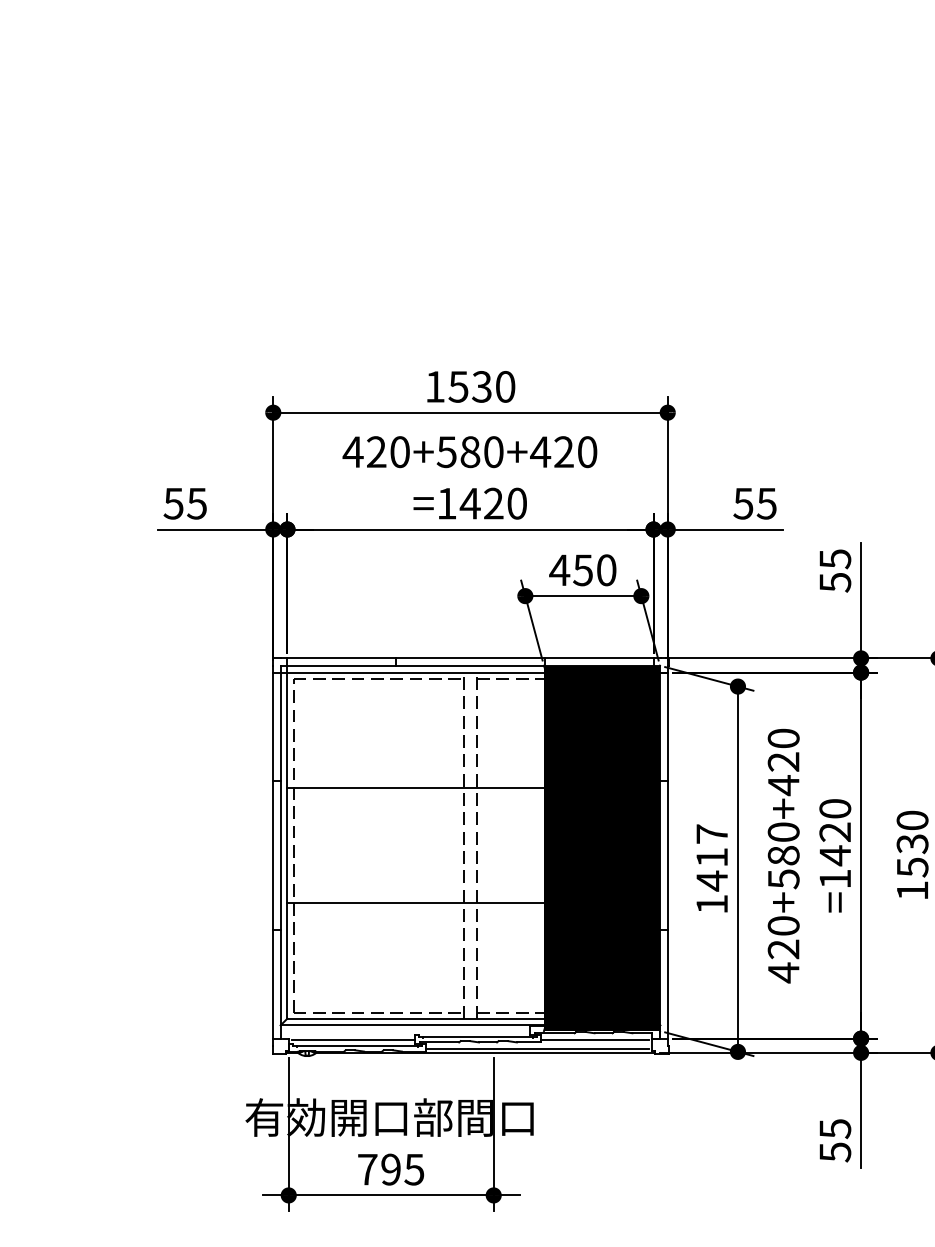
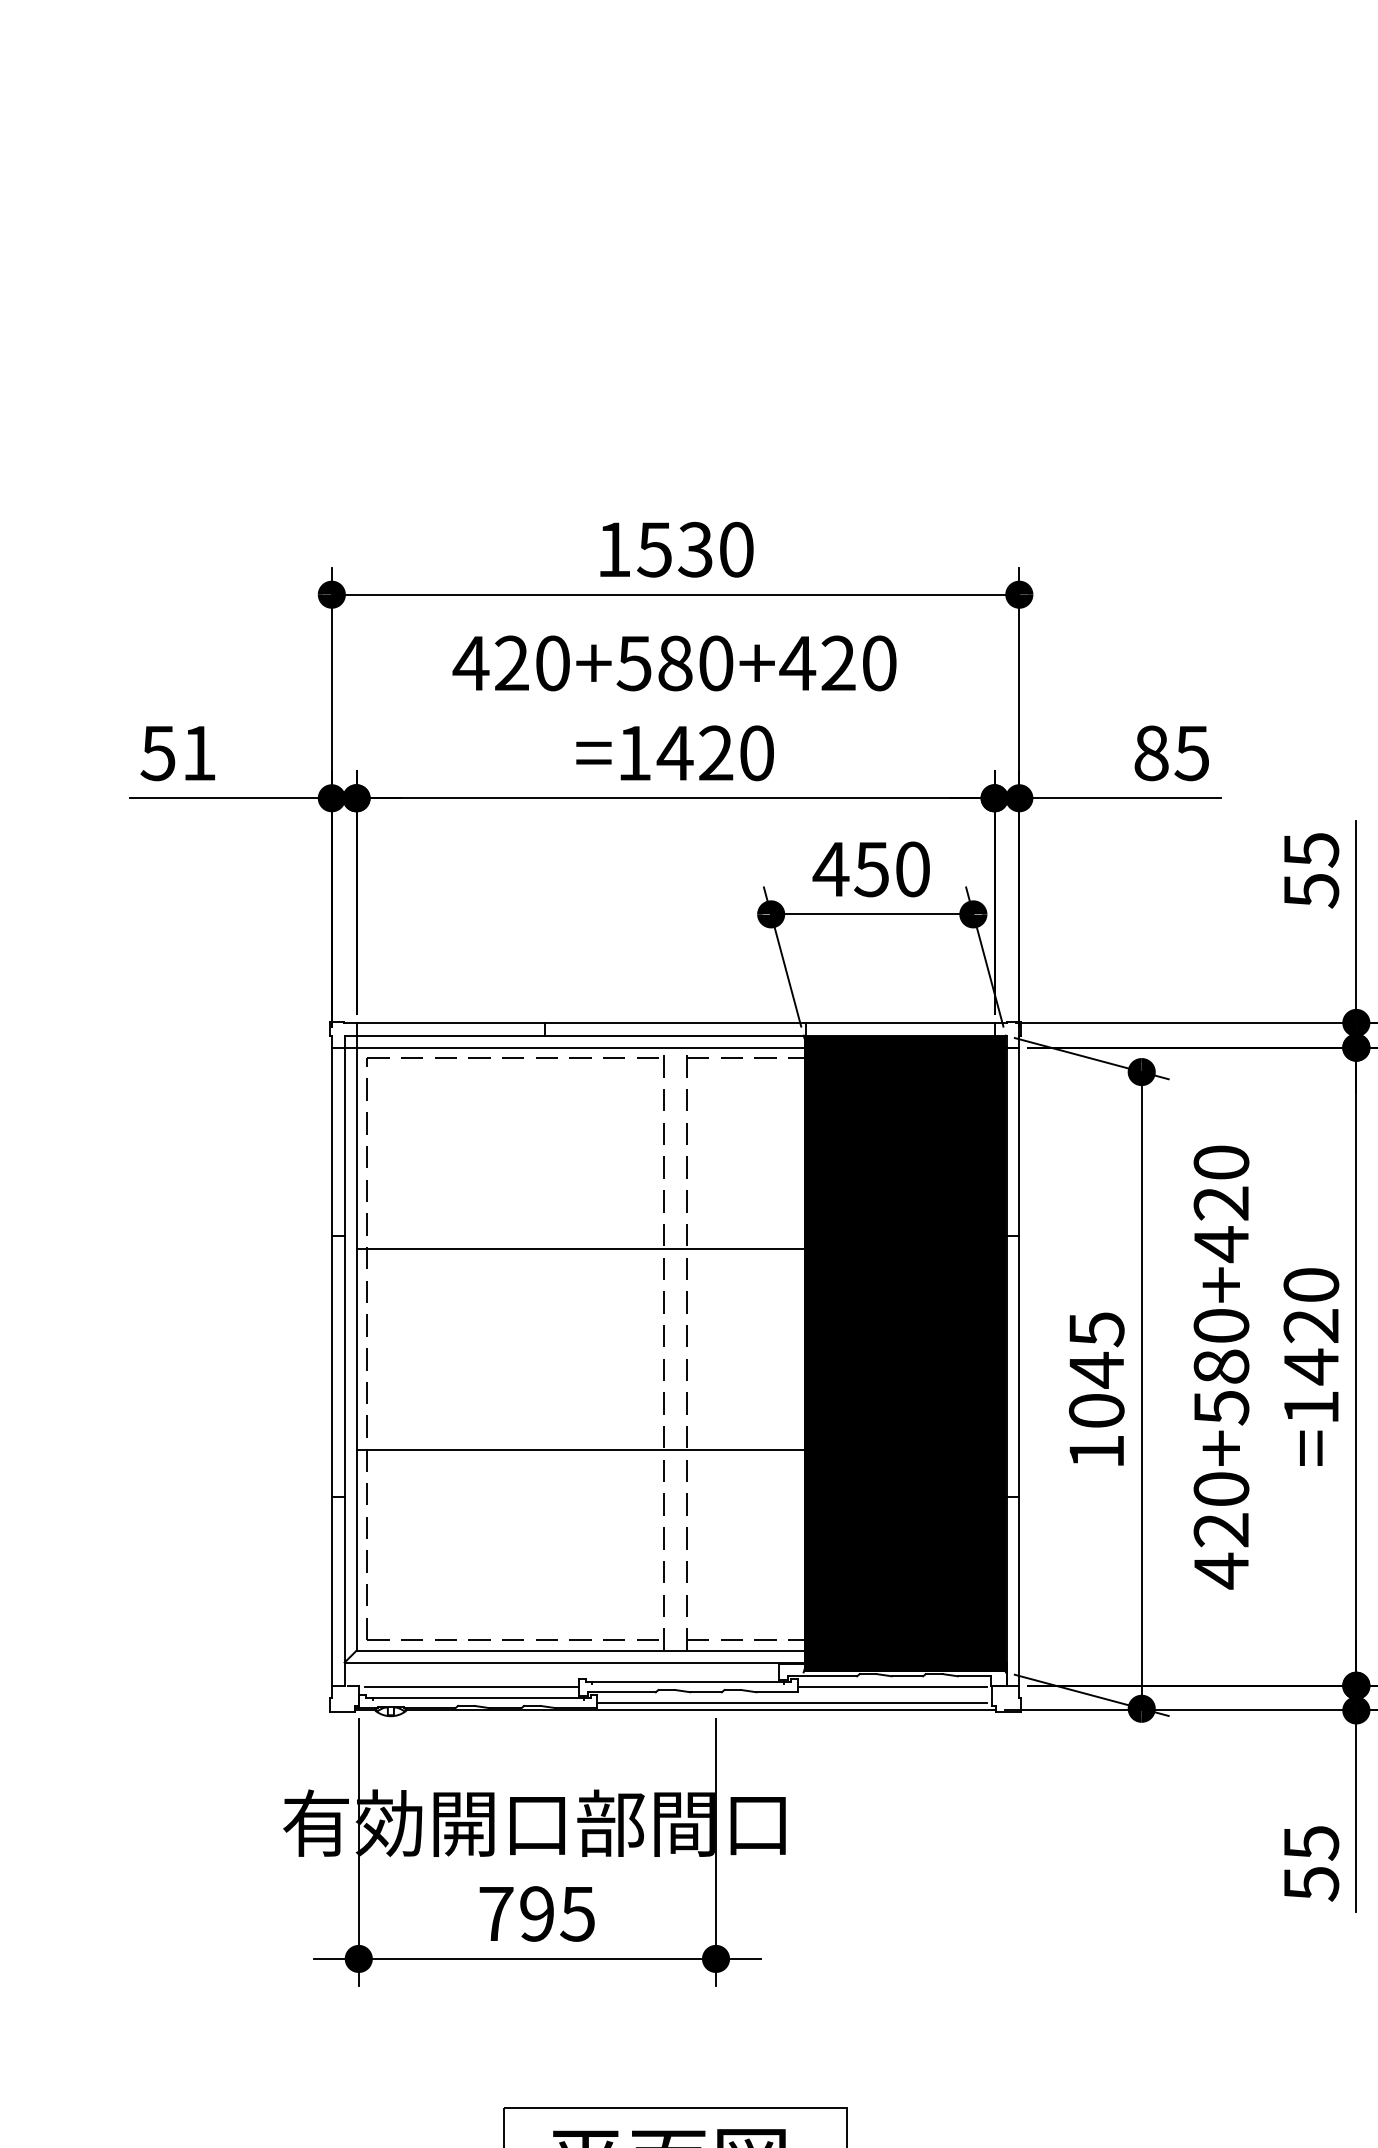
text: (196, 503) -> (198, 752), 55 -> 51
text: (743, 503) -> (1151, 752), 55 -> 85
text: (712, 857) -> (1097, 1369), 1417 -> 1045

